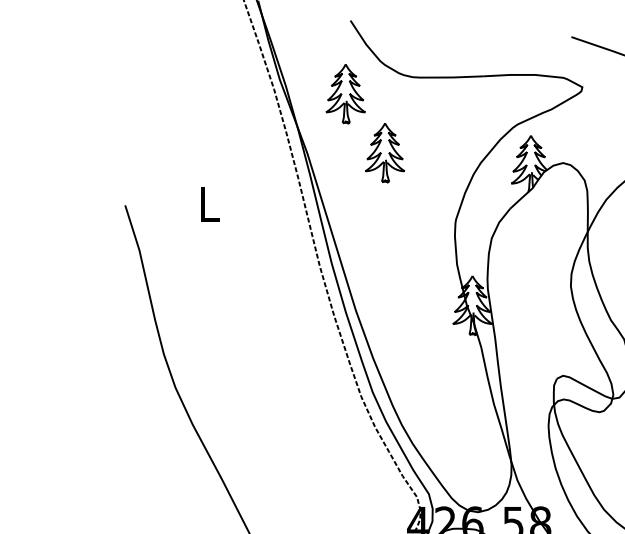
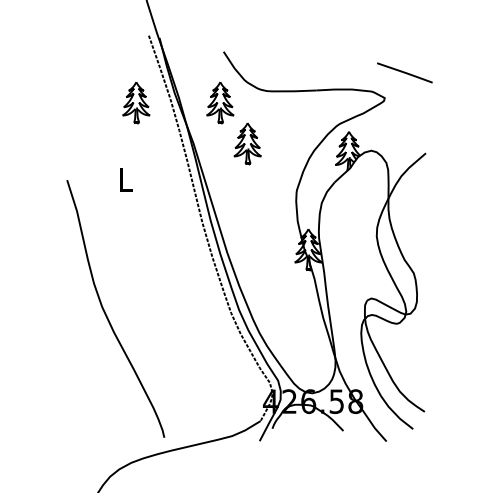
part: (225, 95) -> (136, 103), added

